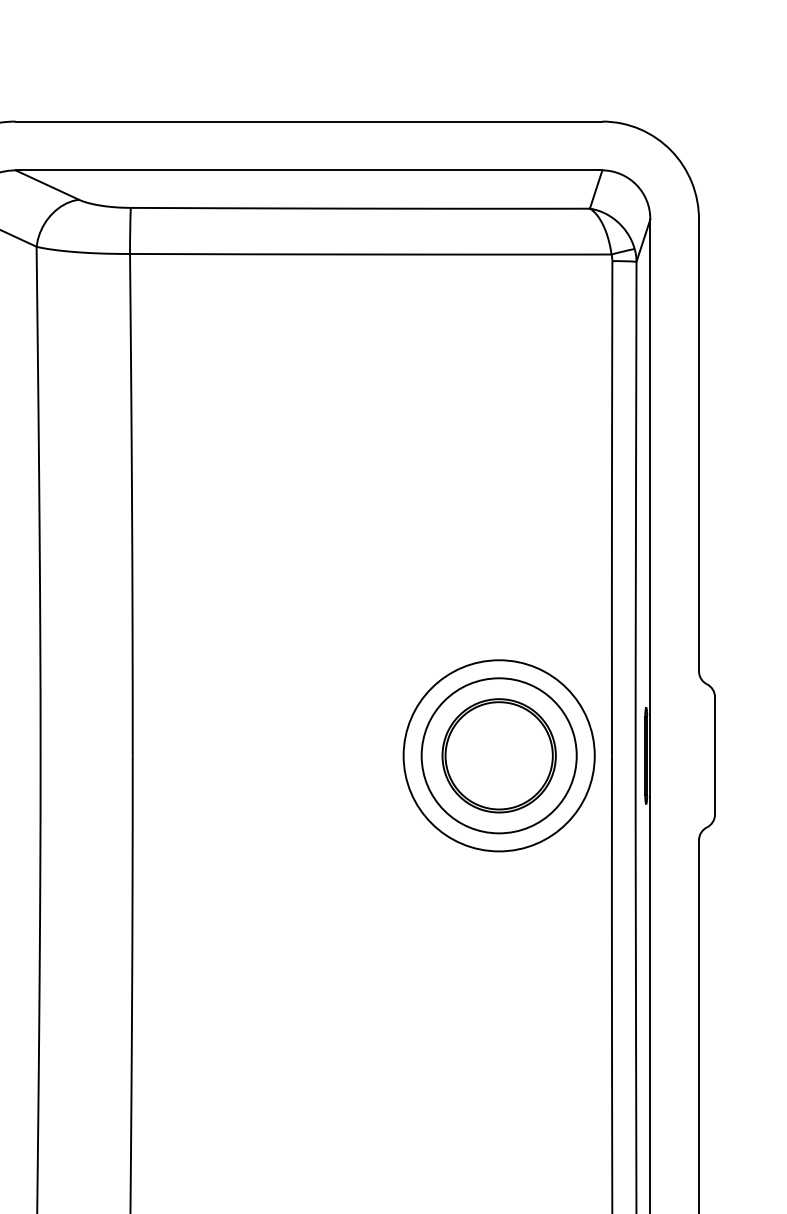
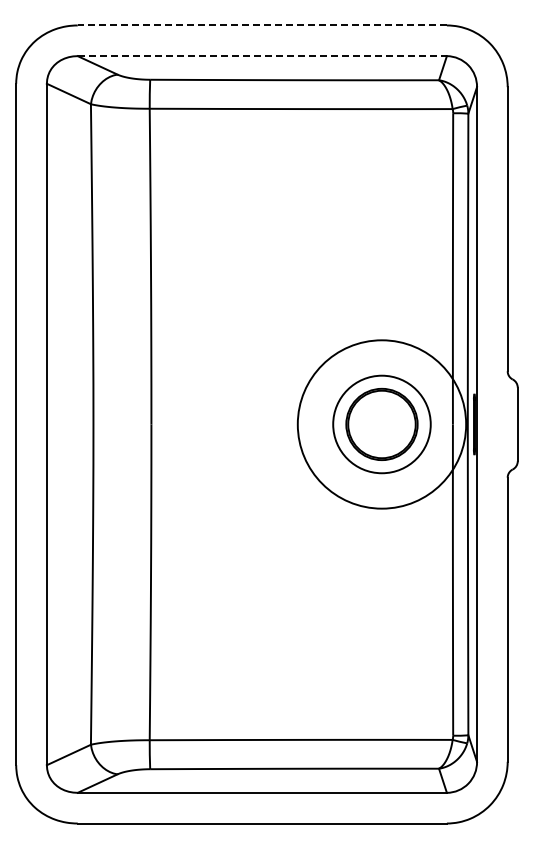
line: (309, 121) -> (262, 25), solid -> dashed
line: (309, 170) -> (262, 56), solid -> dashed
circle: (498, 755) -> (381, 424), size x1.4

